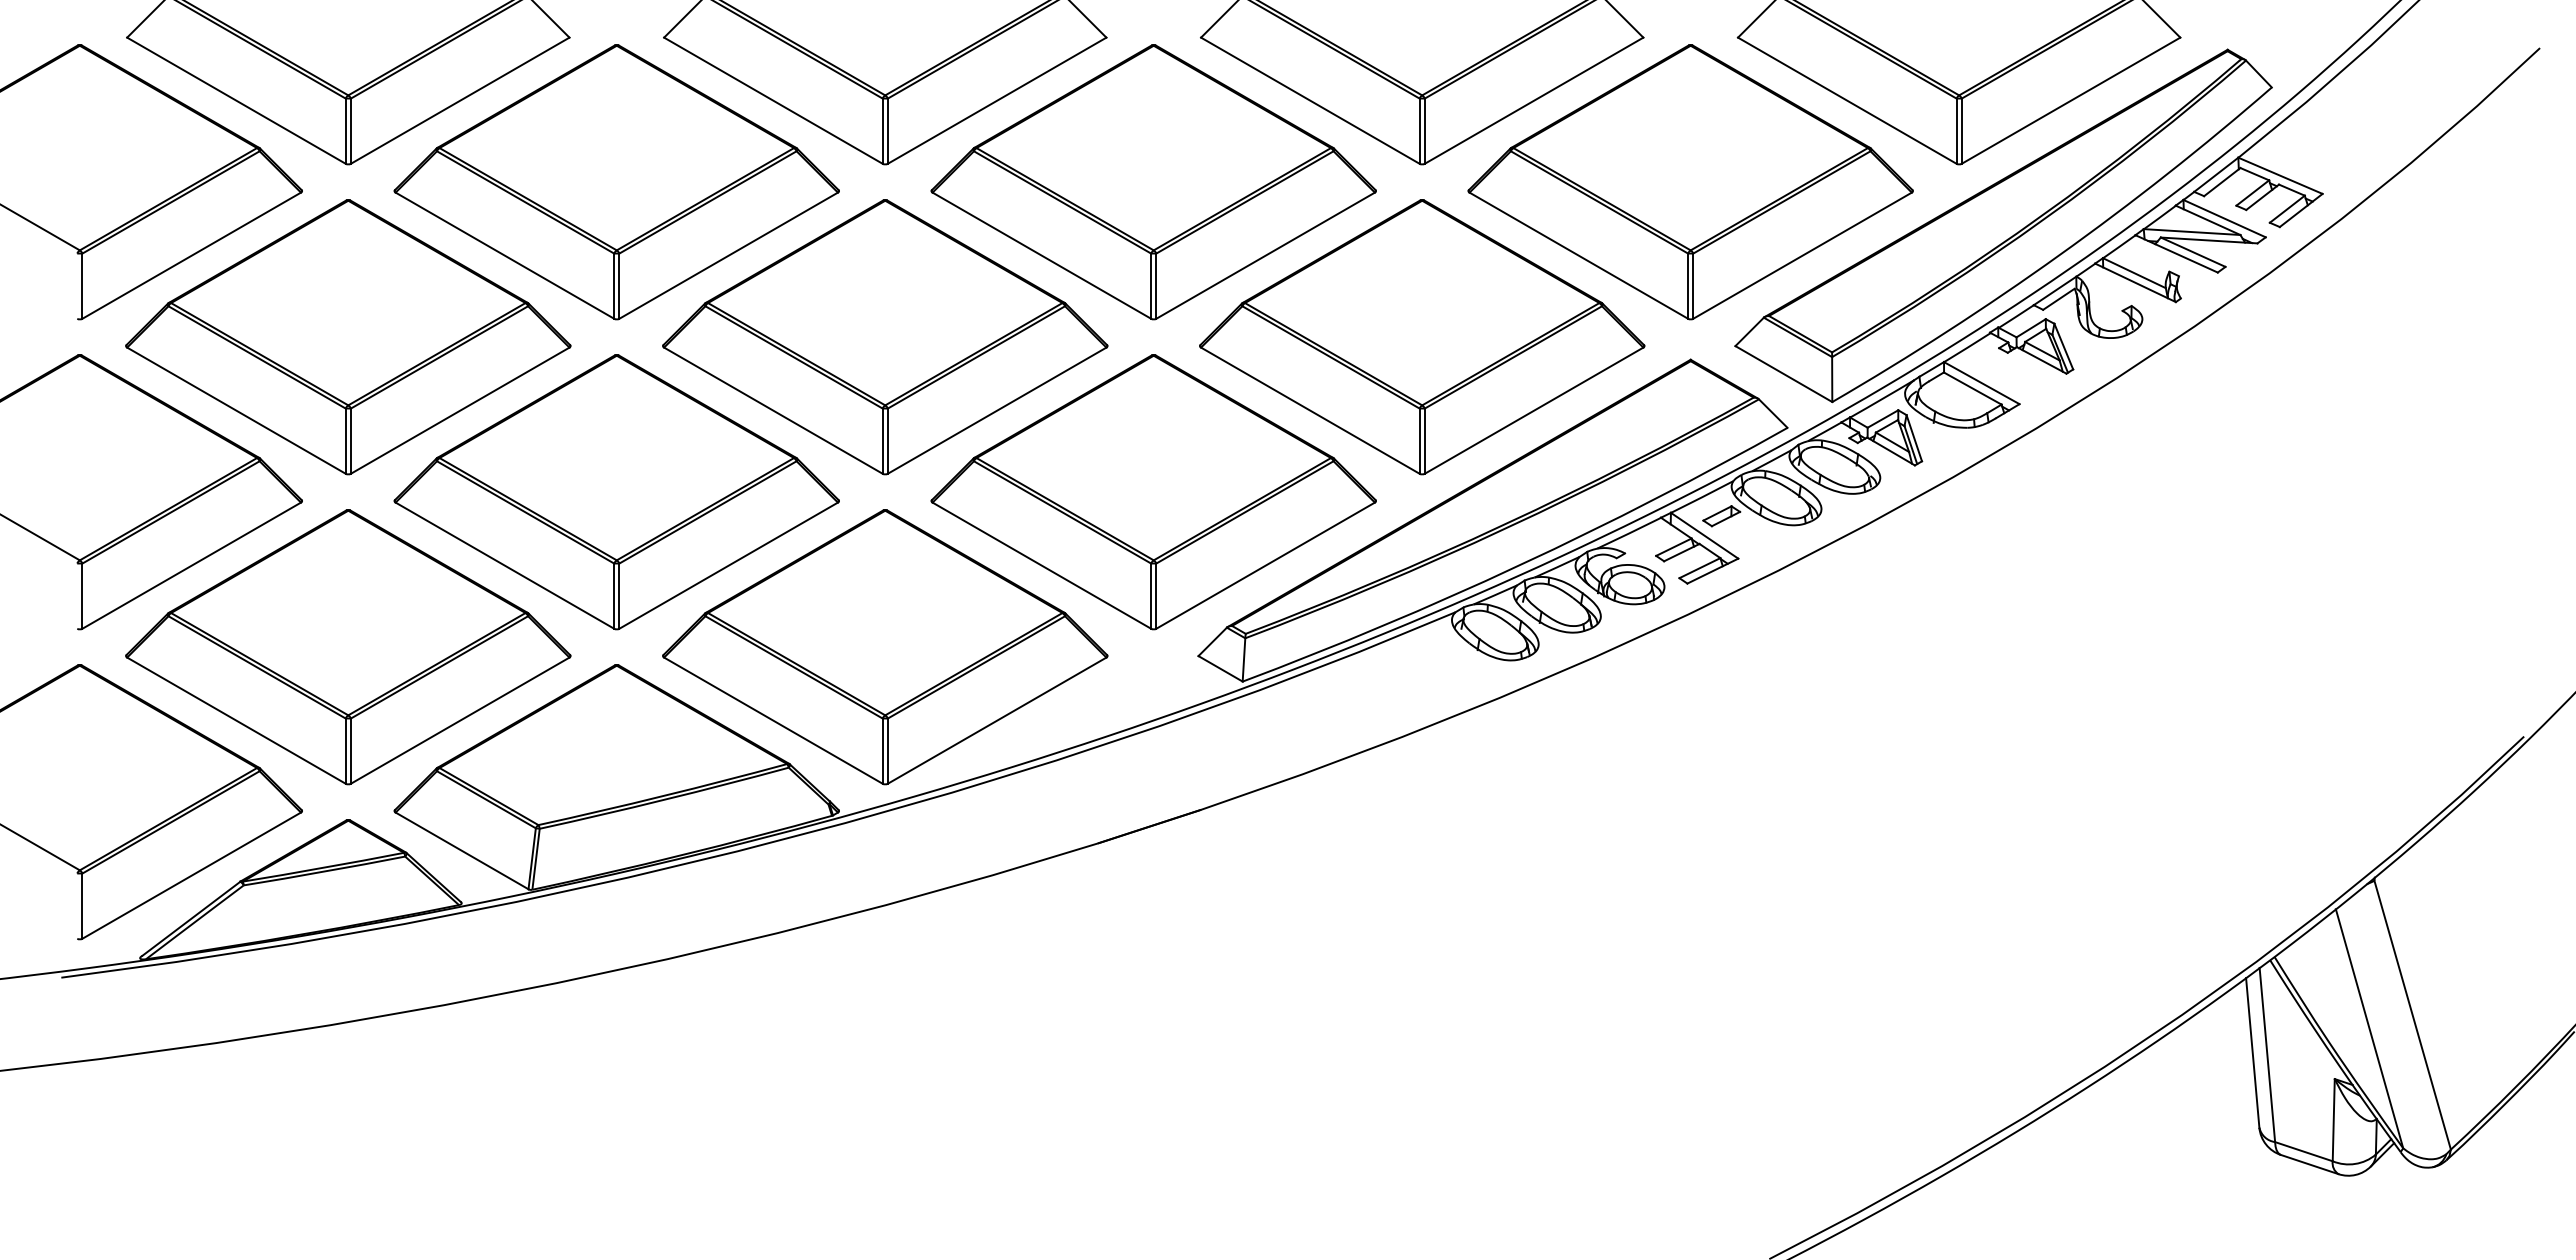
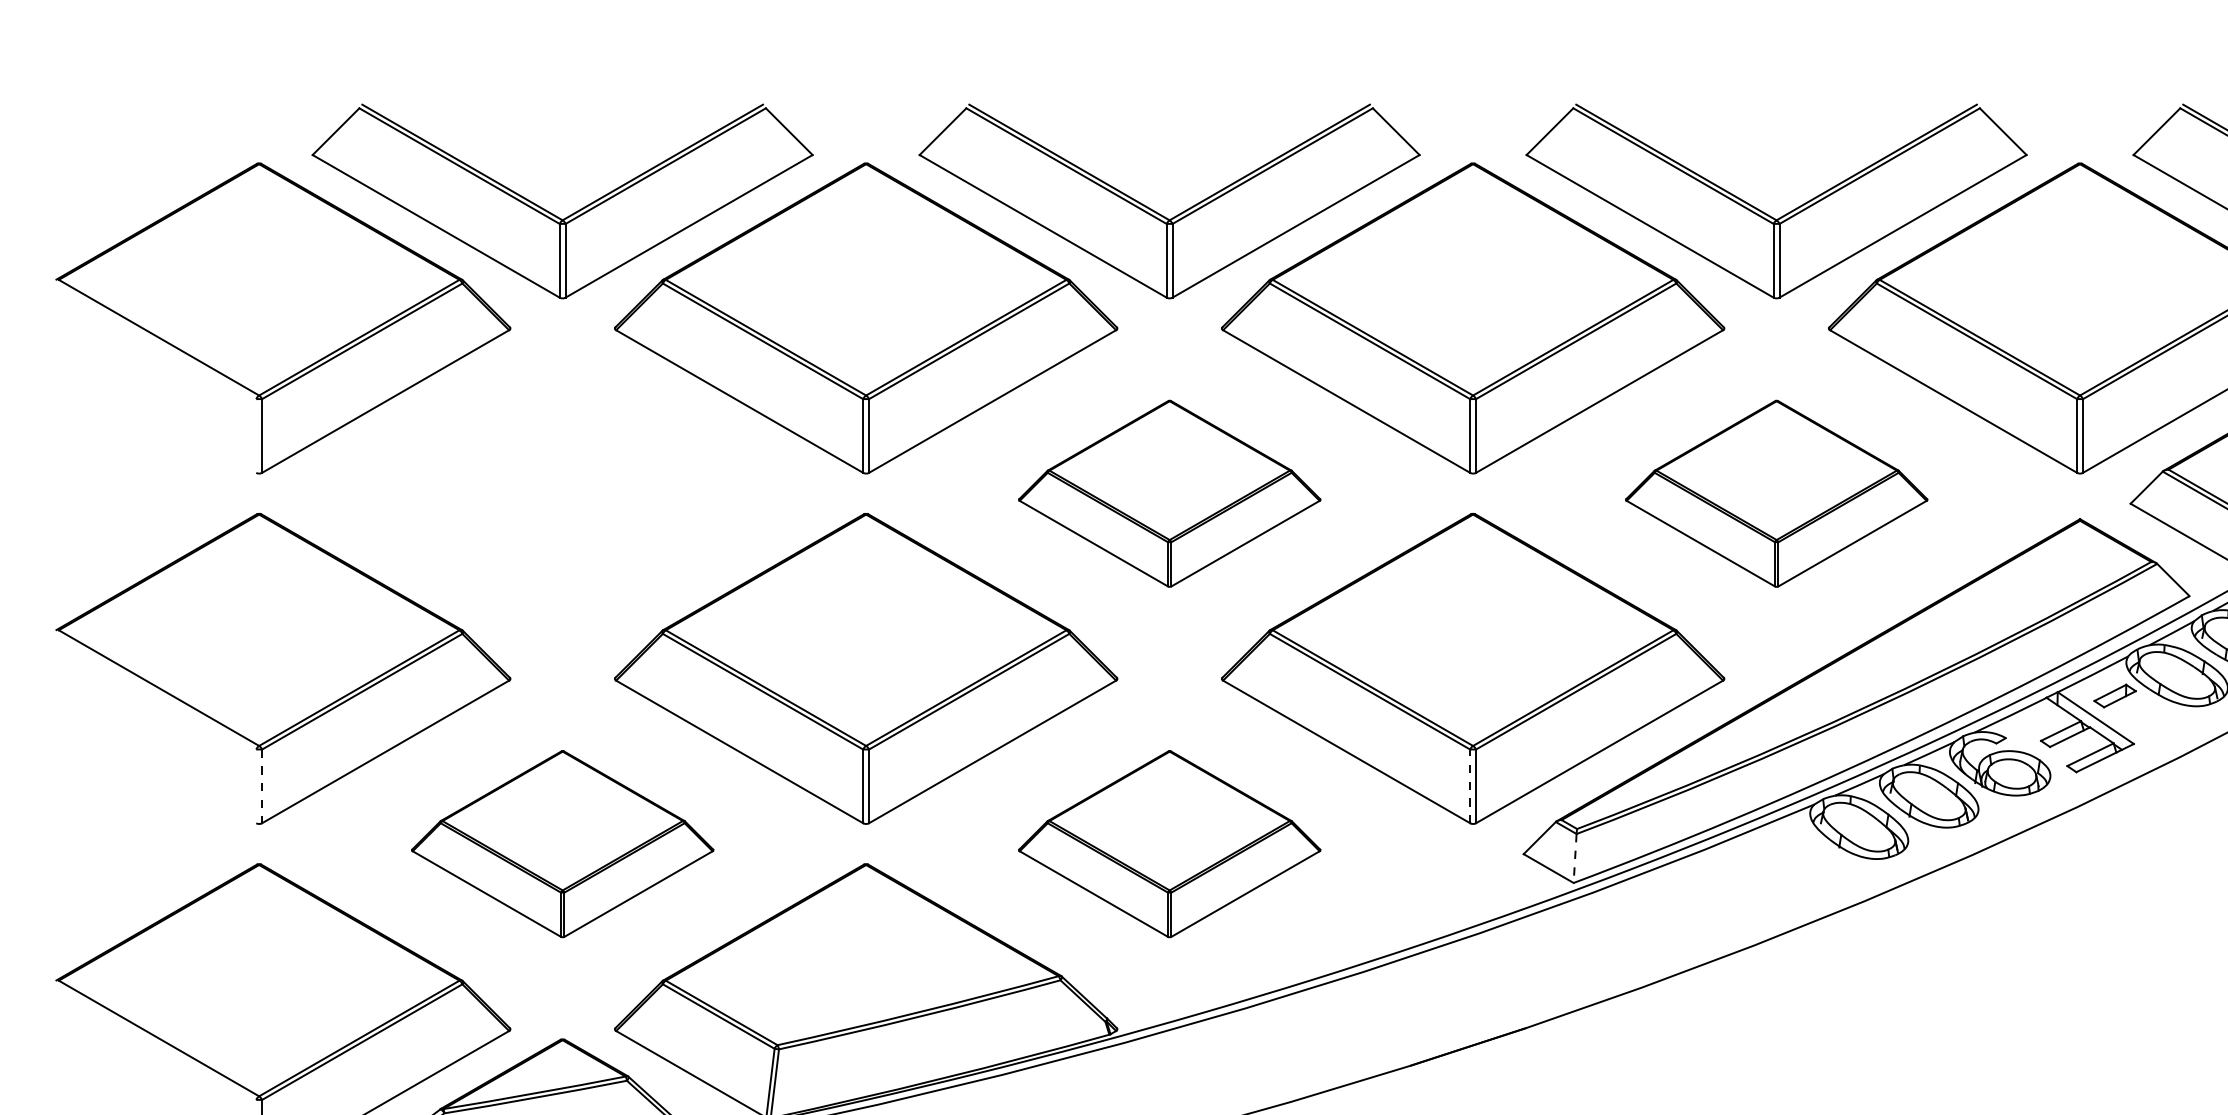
part: (348, 337) -> (562, 494), removed
part: (885, 337) -> (1169, 494), size x0.6
part: (1422, 337) -> (1776, 494), size x0.6
line: (82, 596) -> (262, 786), solid -> dashed
line: (1151, 596) -> (1470, 786), solid -> dashed
part: (348, 647) -> (562, 844), size x0.6
part: (885, 647) -> (1169, 844), size x0.6
line: (1244, 659) -> (1575, 857), solid -> dashed

